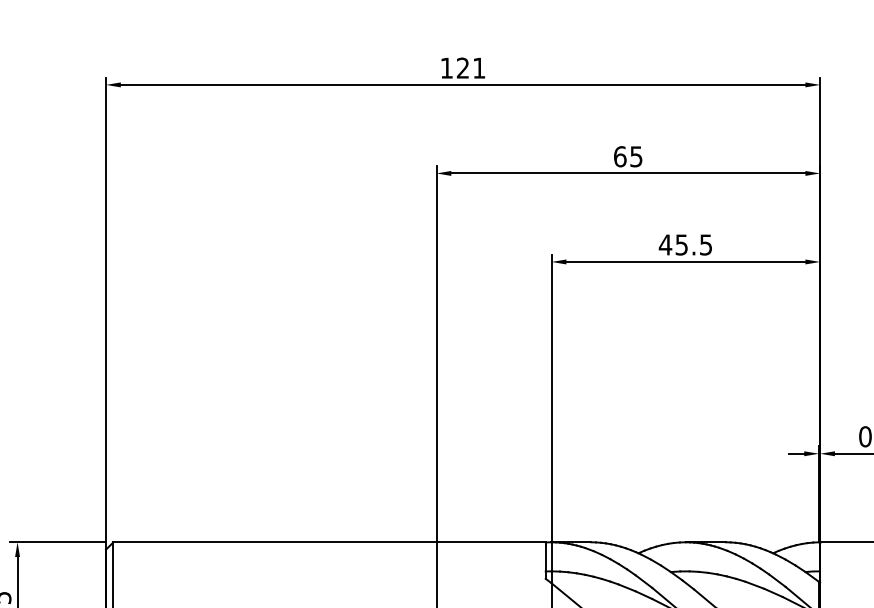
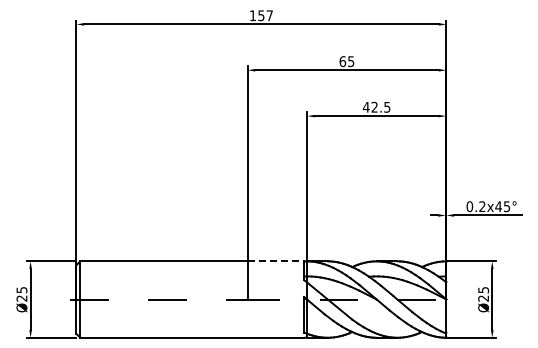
text: (470, 67) -> (265, 15), 121 -> 157
text: (681, 243) -> (374, 106), 45.5 -> 42.5
line: (492, 542) -> (276, 261), solid -> dashed

